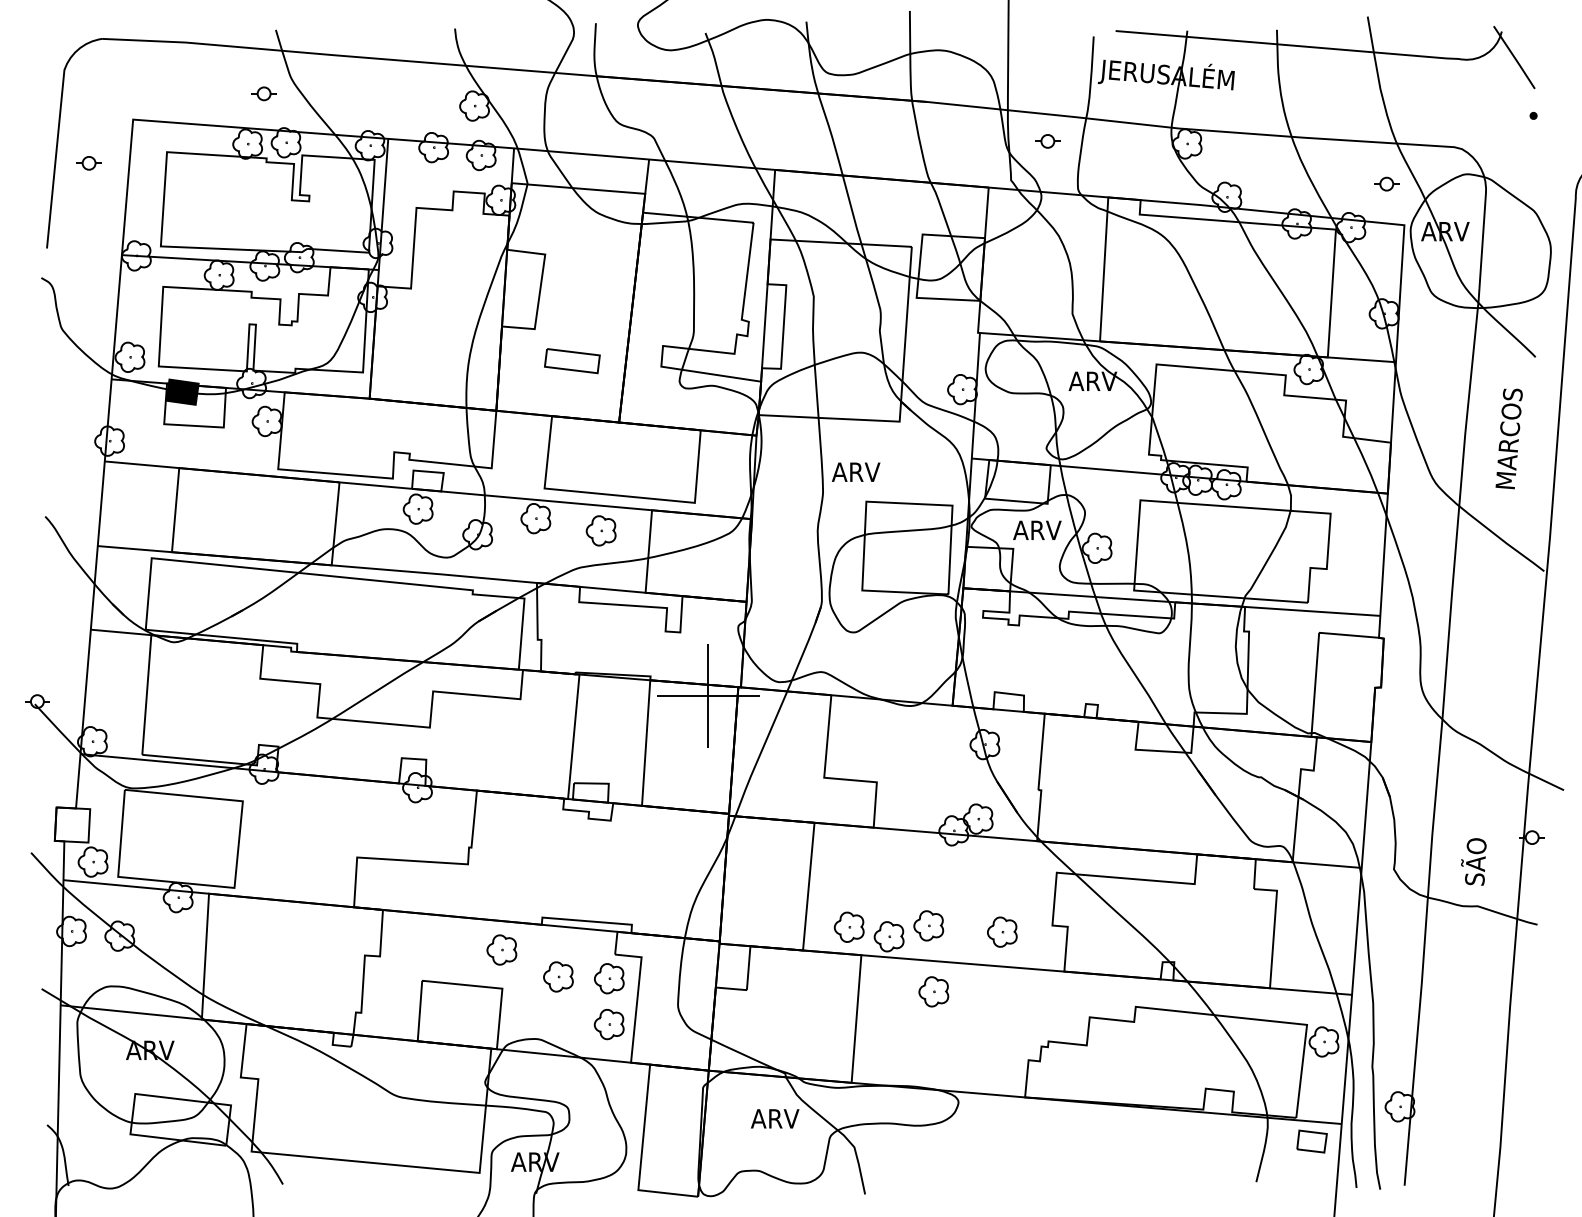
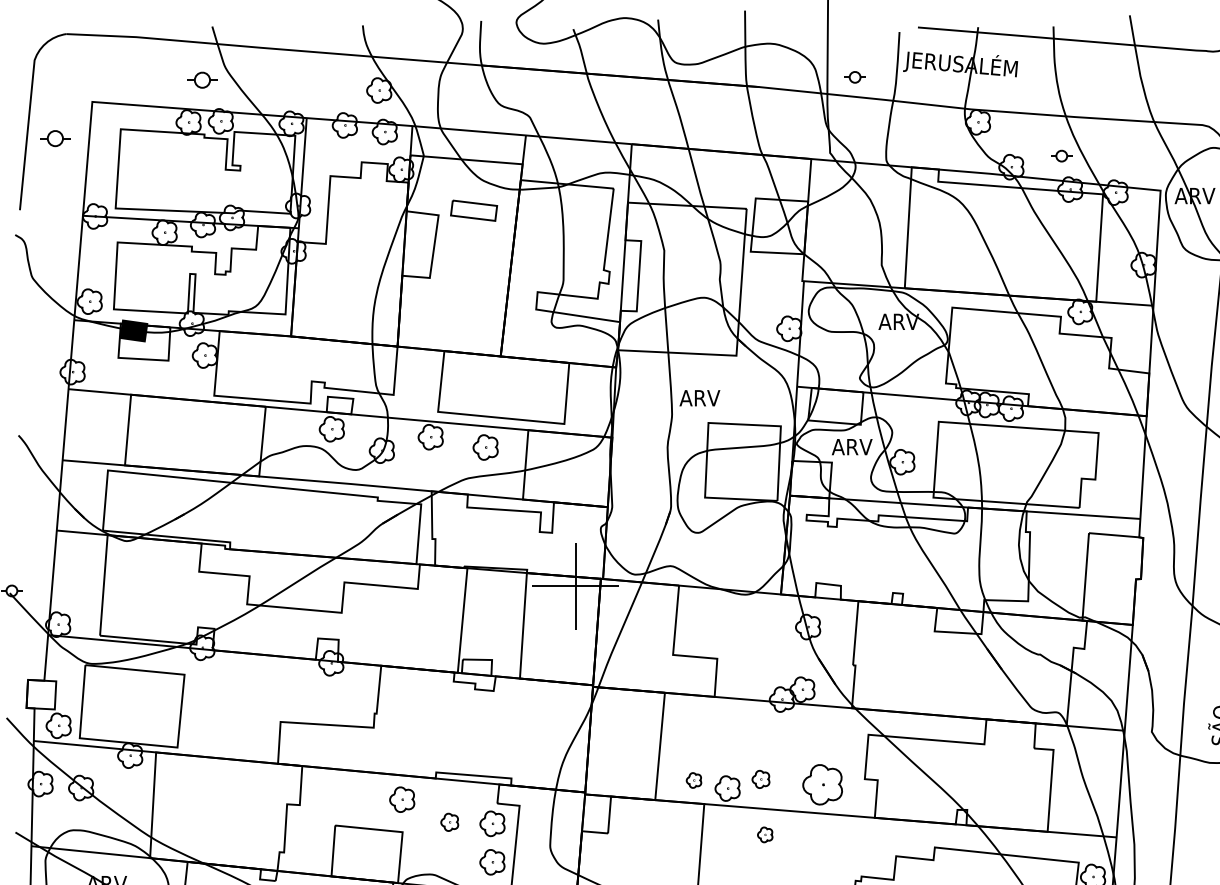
part: (263, 93) -> (201, 79), size x1.4
part: (1047, 141) -> (854, 77), moved
part: (88, 163) -> (54, 138), size x1.4
part: (1386, 183) -> (1061, 155), moved
part: (572, 361) -> (474, 211), moved
part: (928, 925) -> (760, 779), size x0.7
part: (848, 926) -> (693, 779), size x0.6
part: (1002, 931) -> (822, 784), size x1.6
part: (558, 976) -> (449, 821), size x0.7
part: (933, 991) -> (764, 834), size x0.6

